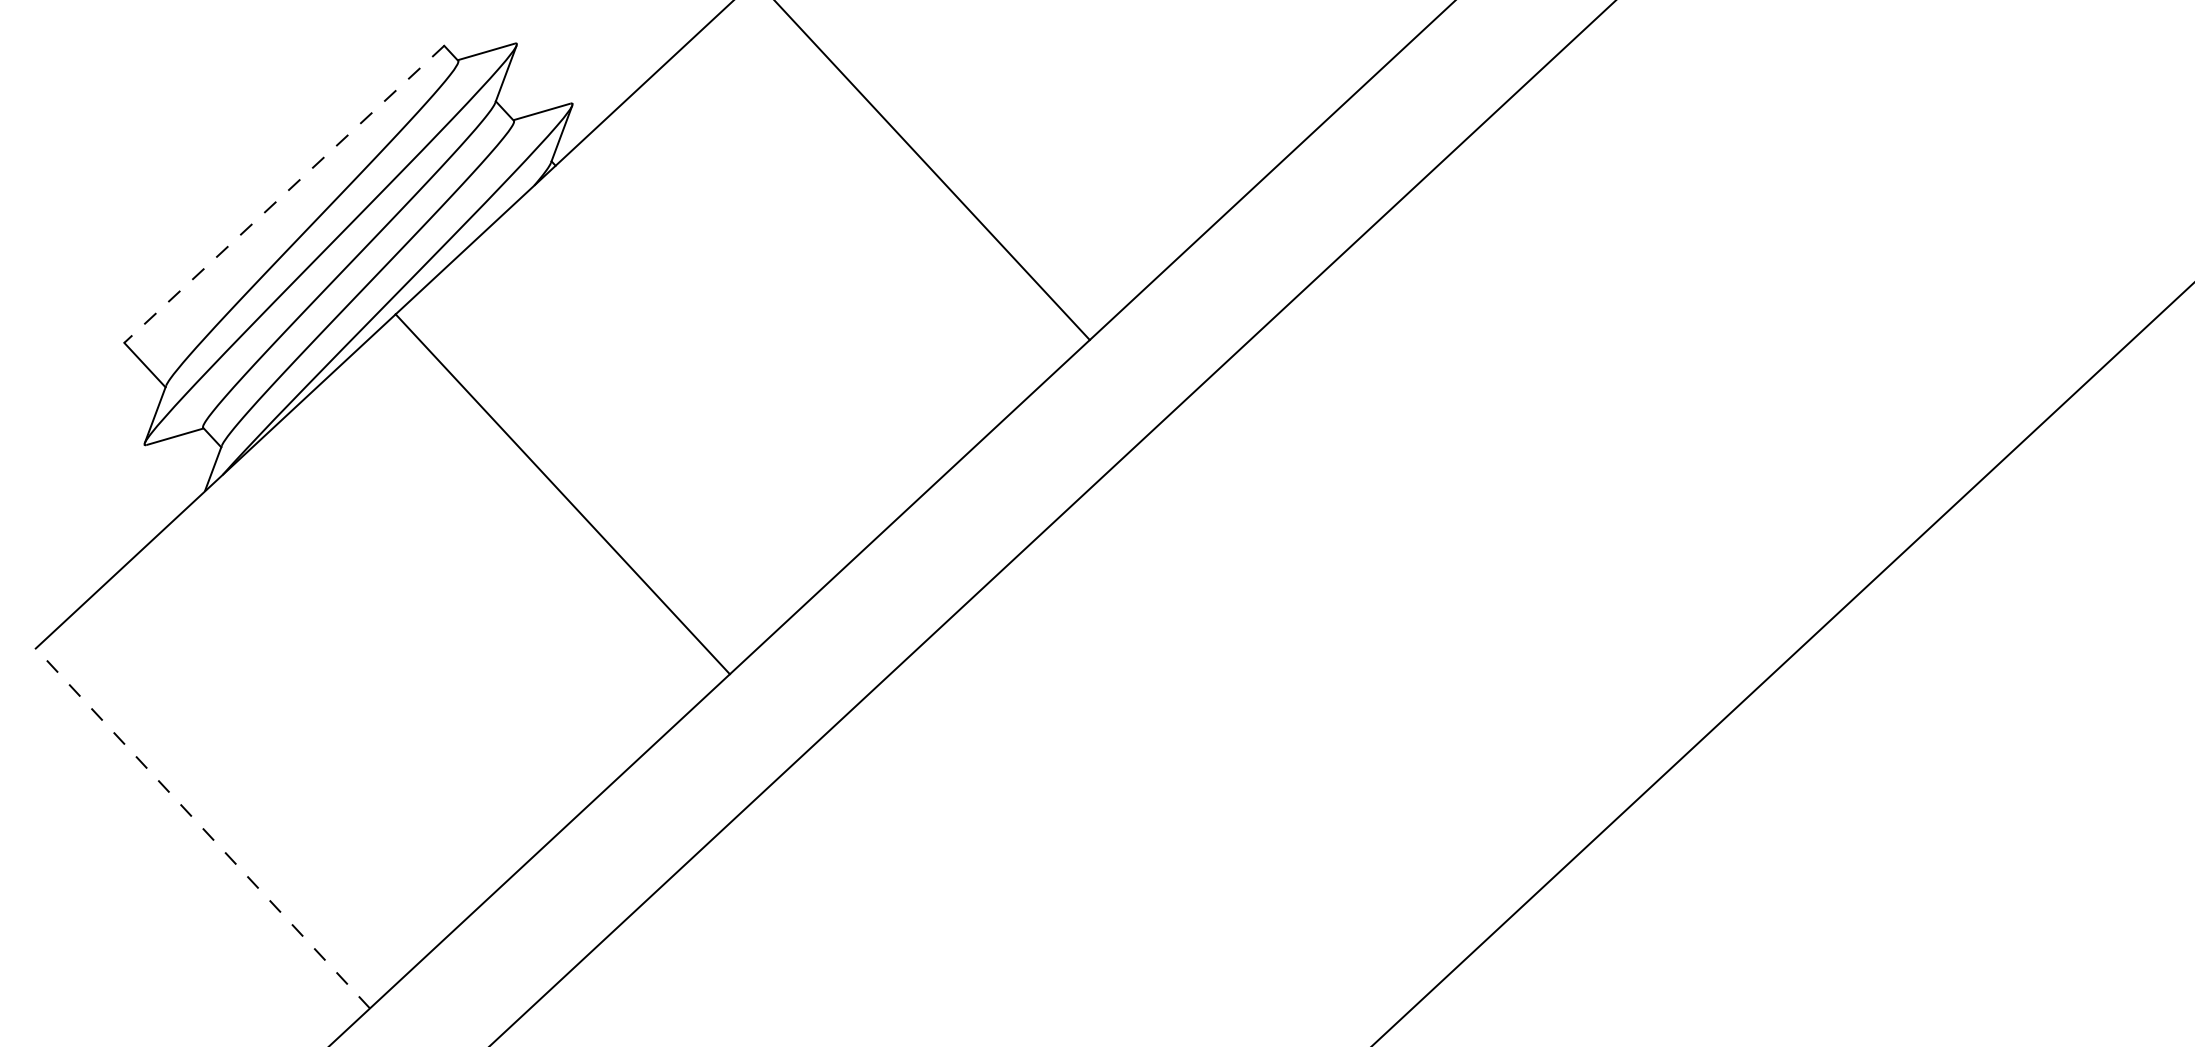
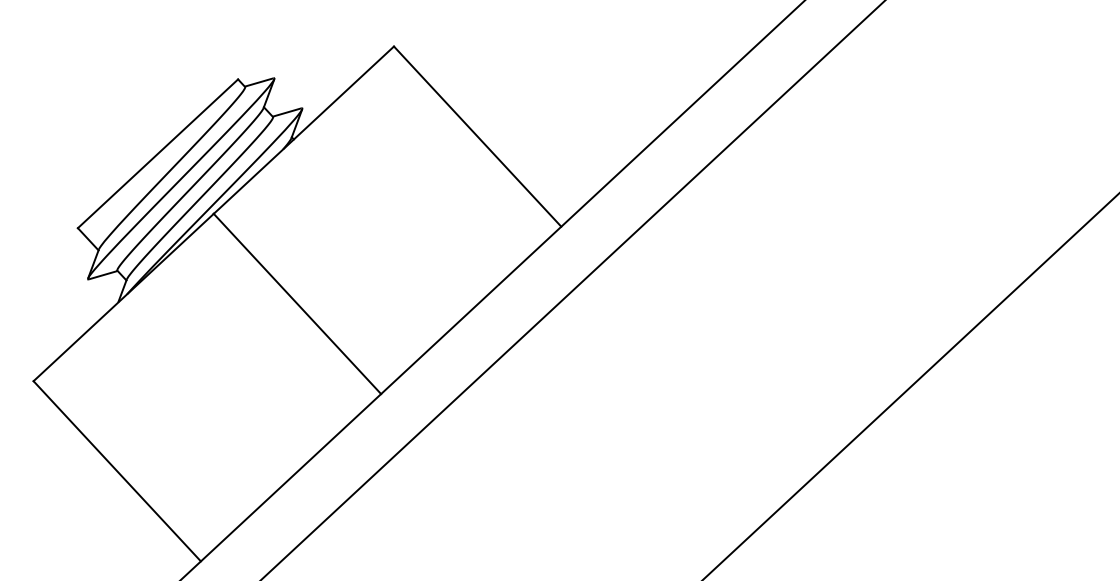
line: (283, 195) -> (157, 154), dashed -> solid
line: (203, 828) -> (117, 471), dashed -> solid

